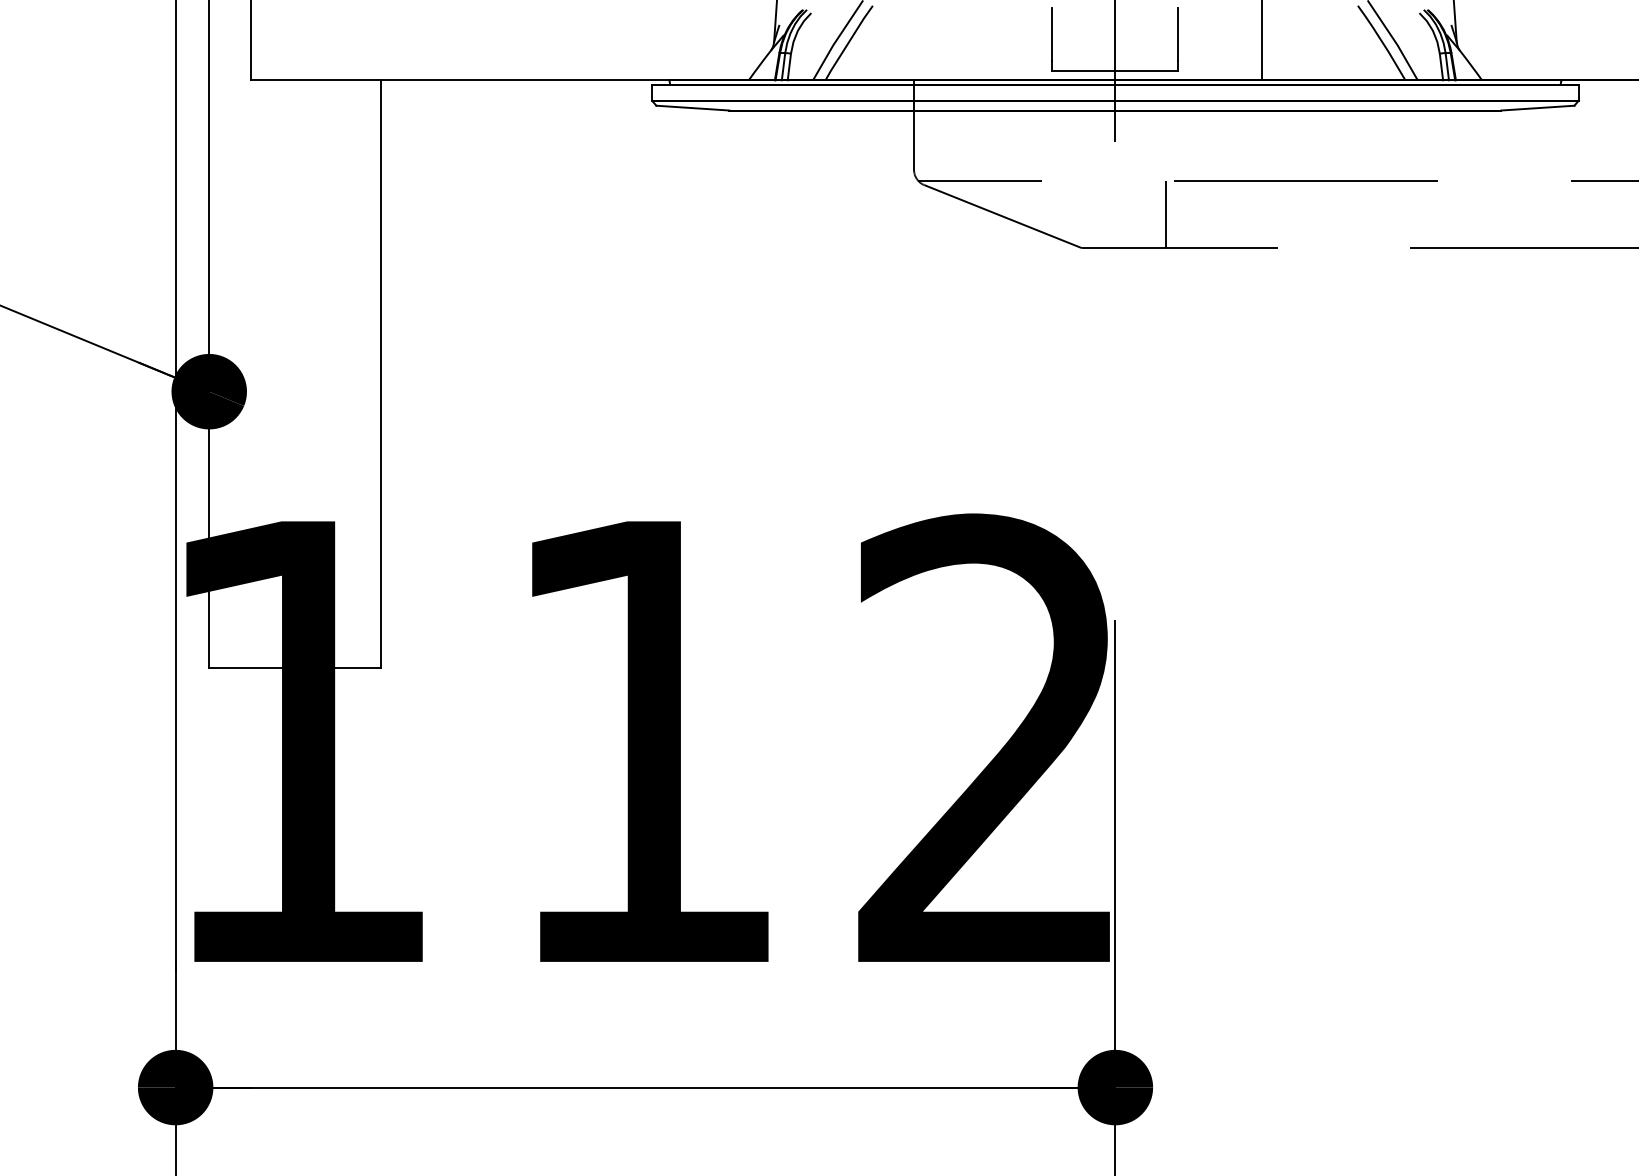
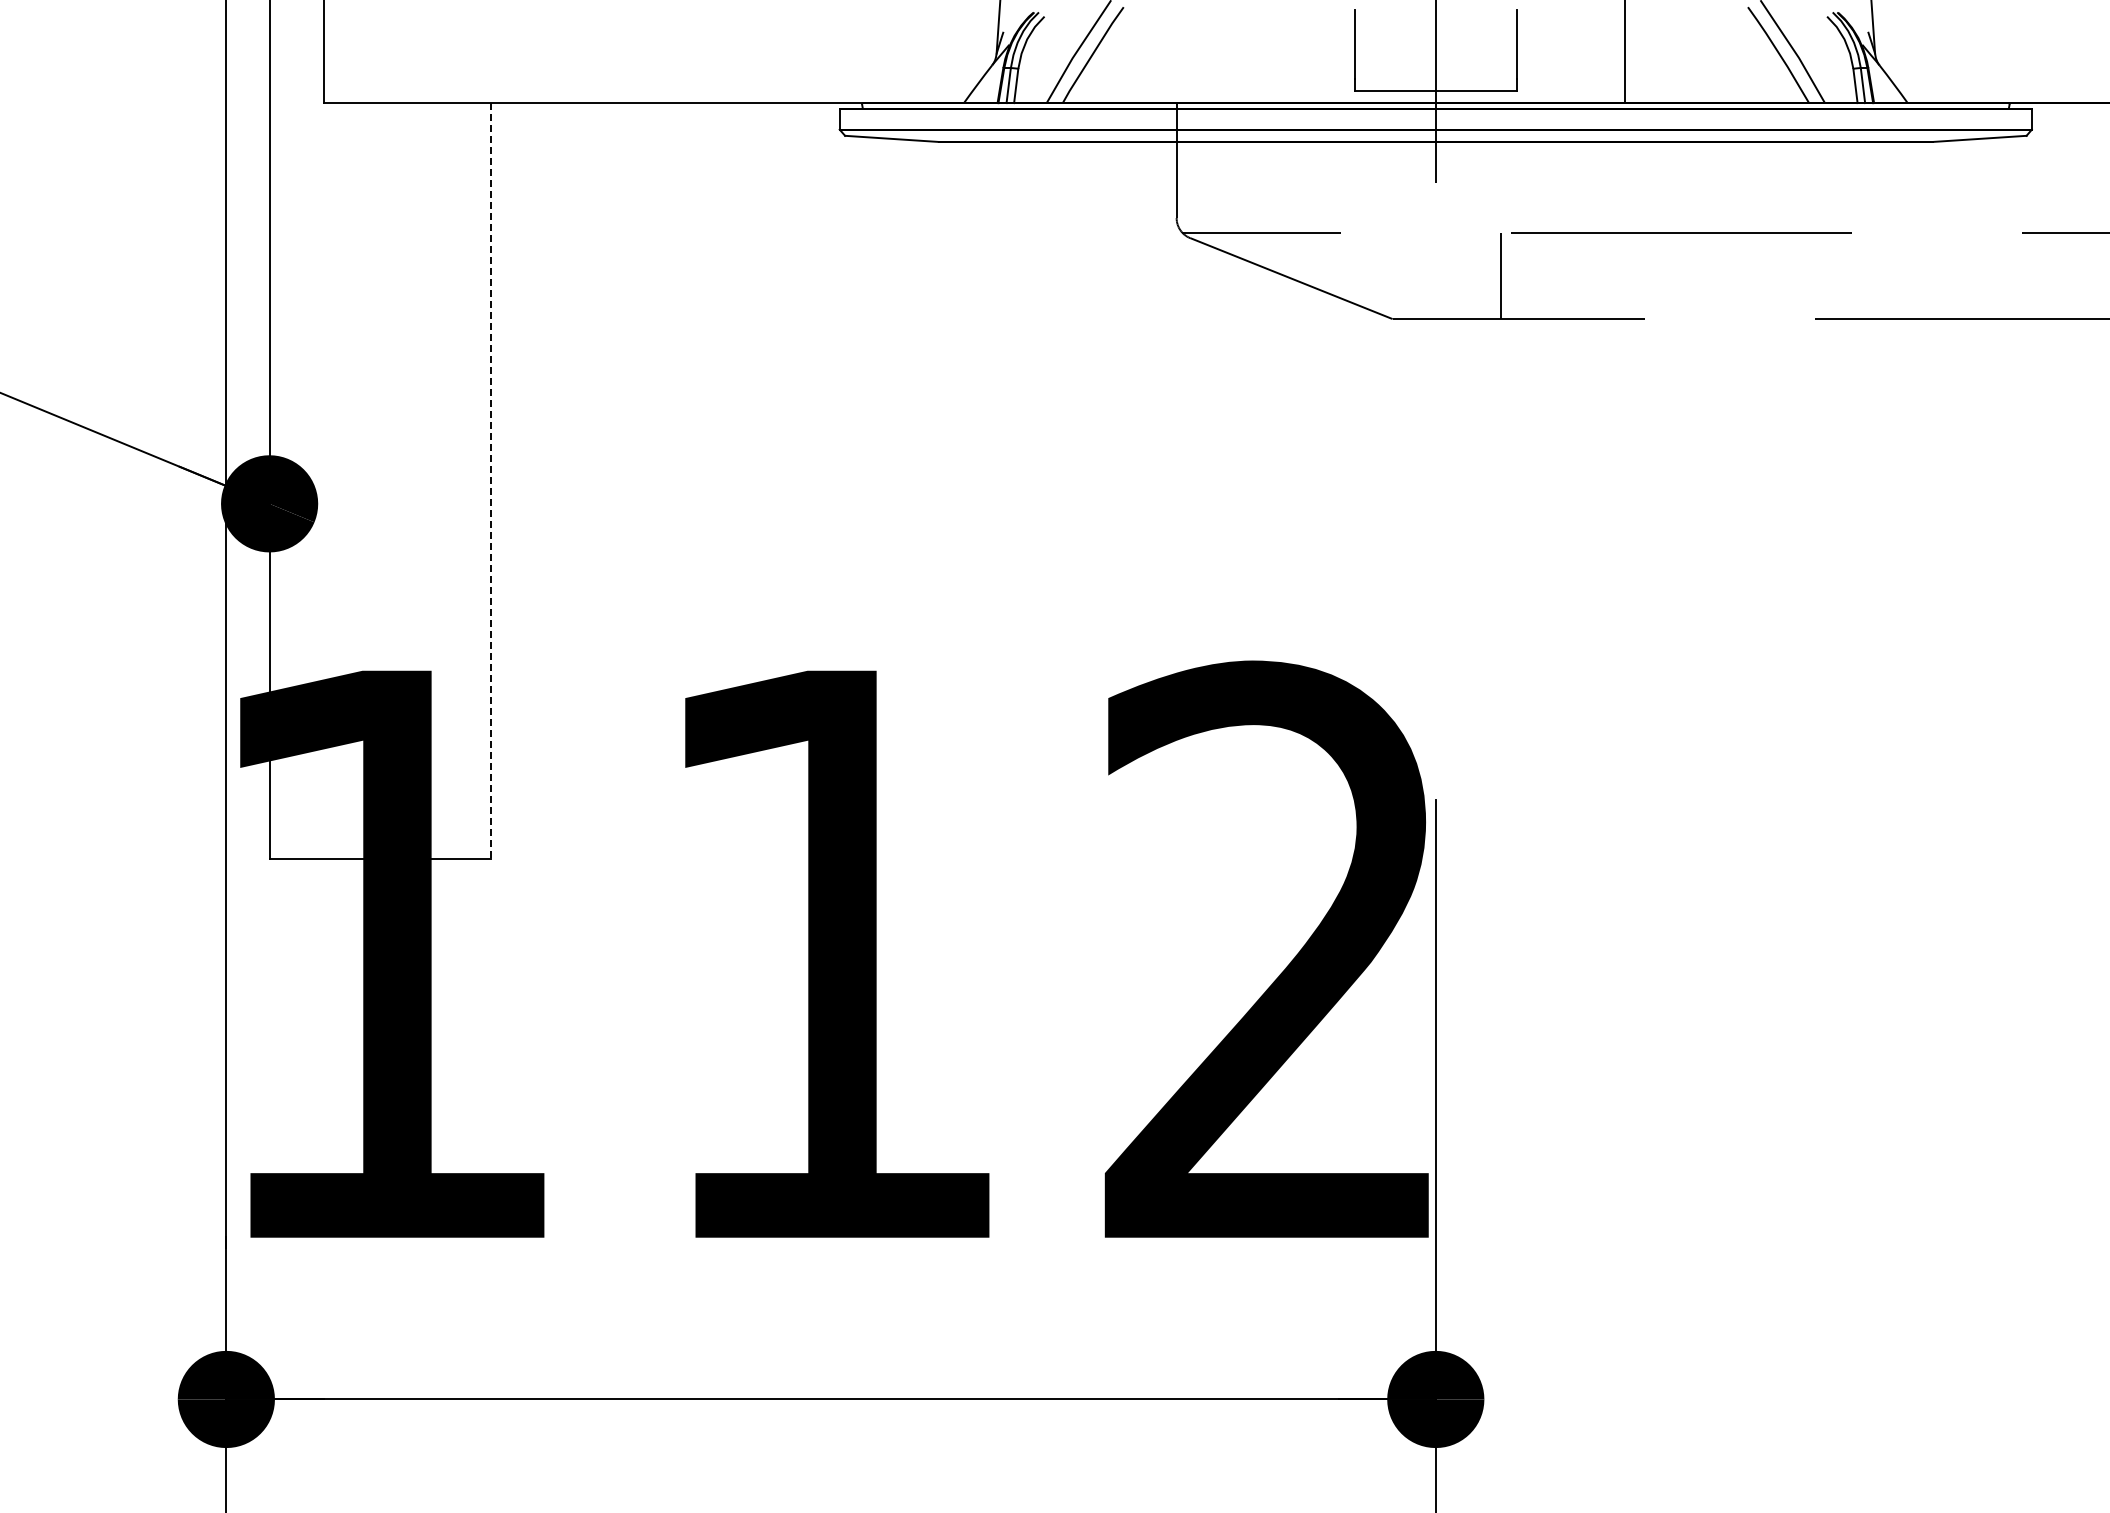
line: (380, 374) -> (490, 481), solid -> dashed

